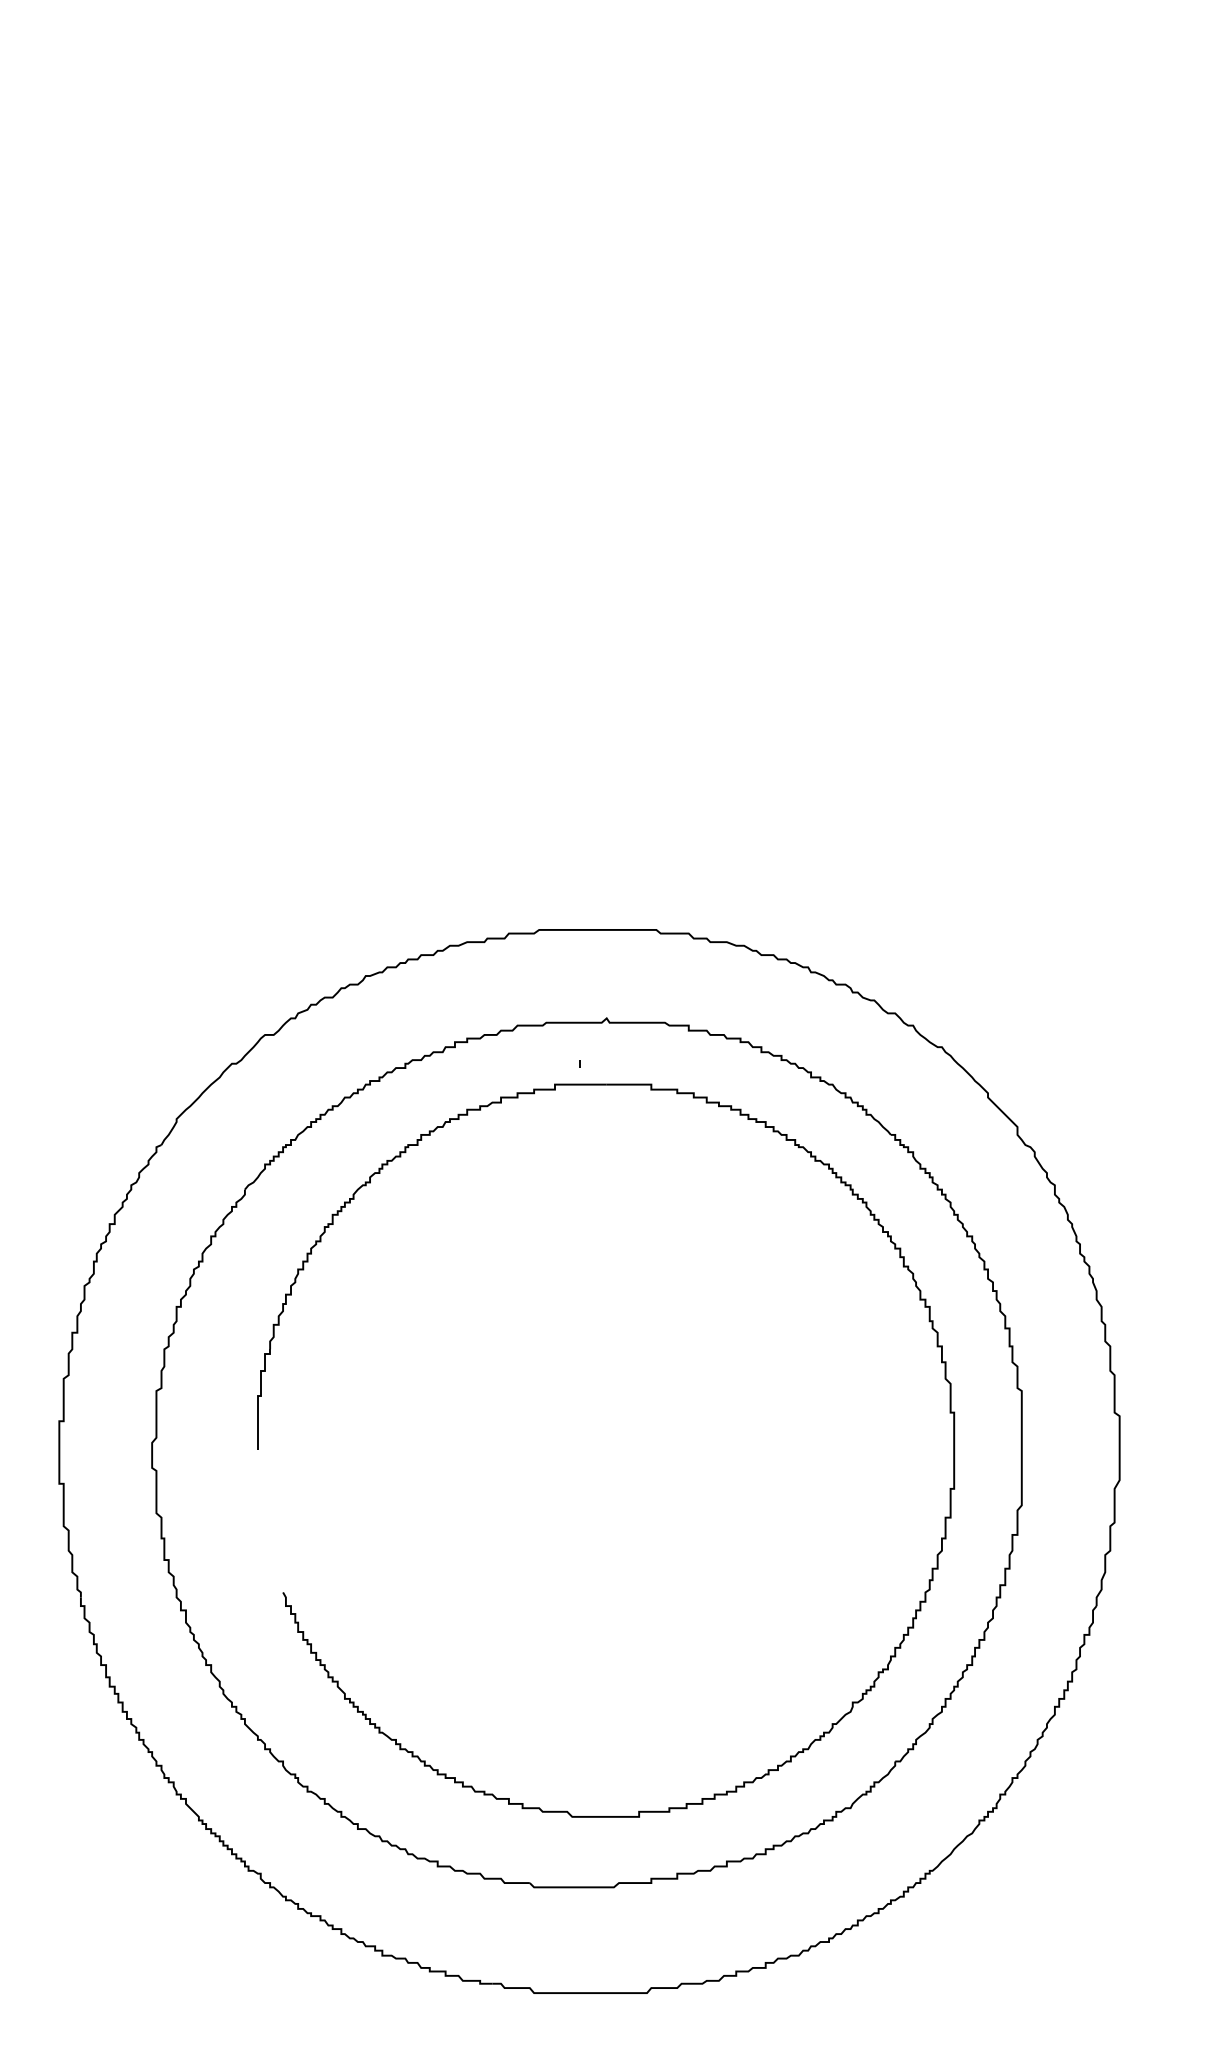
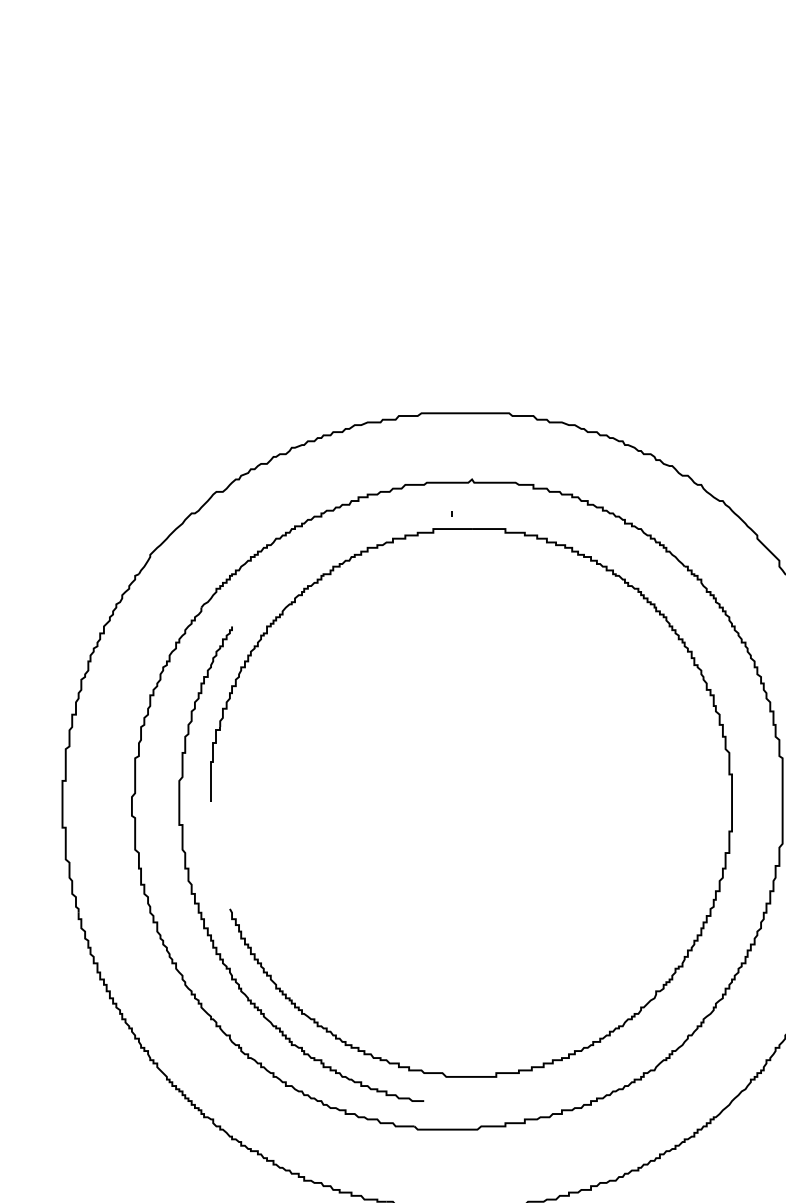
curve: (242, 1584) -> (199, 903), added

